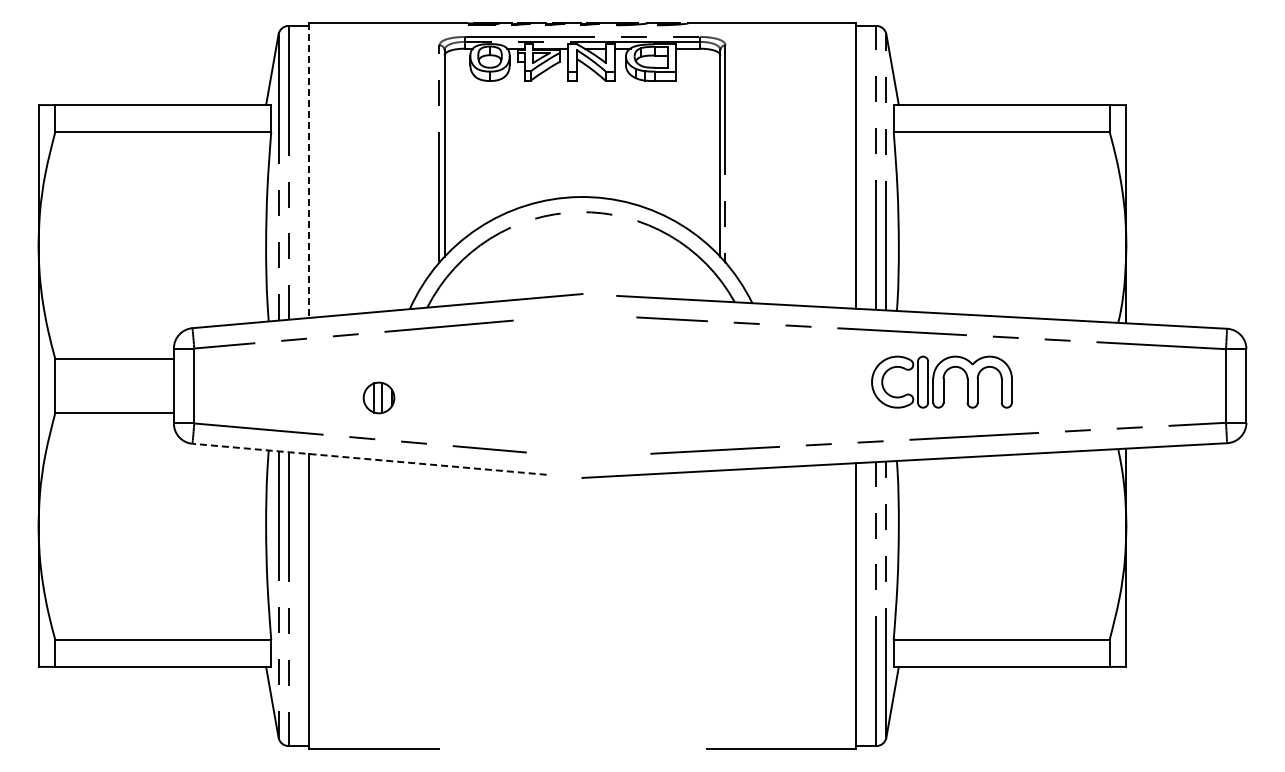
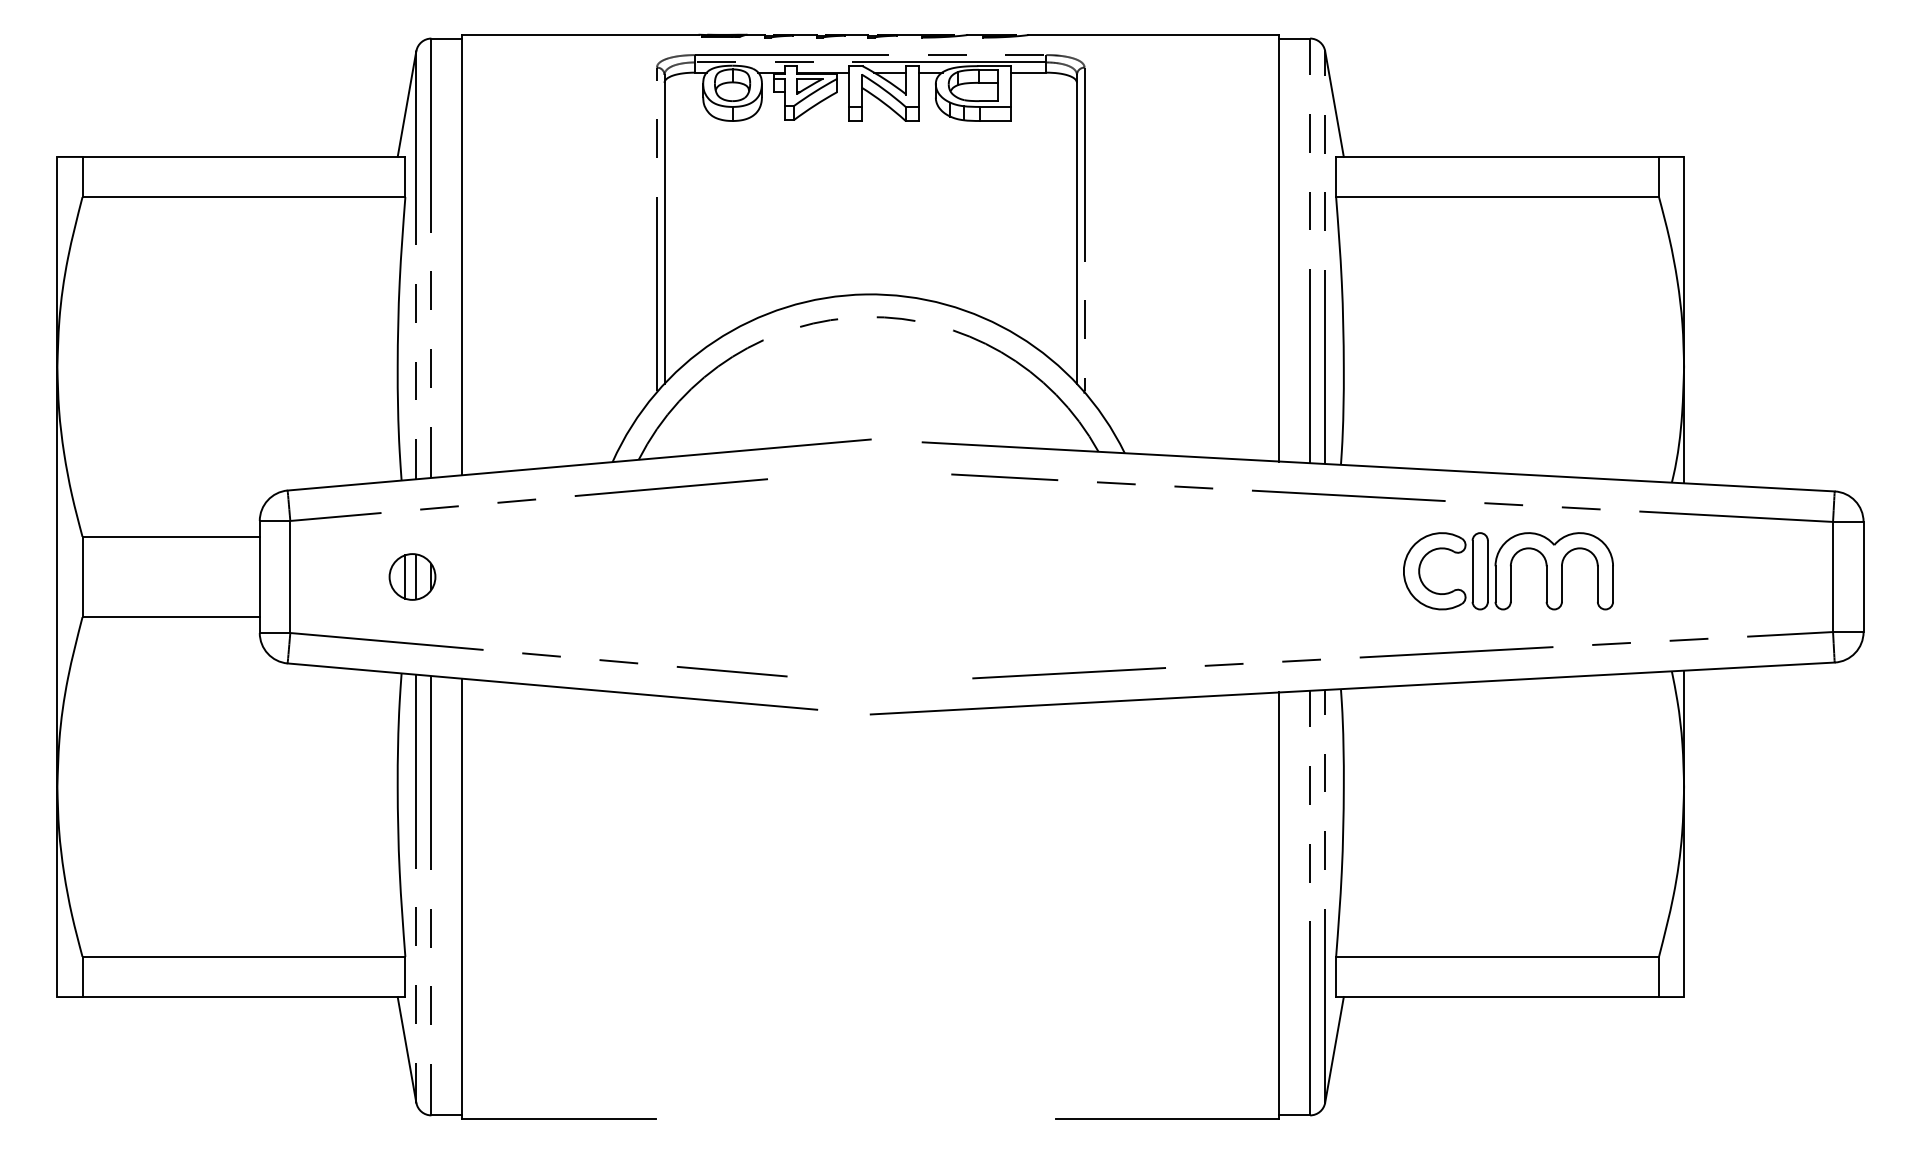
line: (309, 171) -> (462, 256), dashed -> solid
part: (941, 381) -> (1507, 570), moved
part: (378, 397) -> (411, 576), moved
line: (369, 459) -> (552, 686), dashed -> solid

